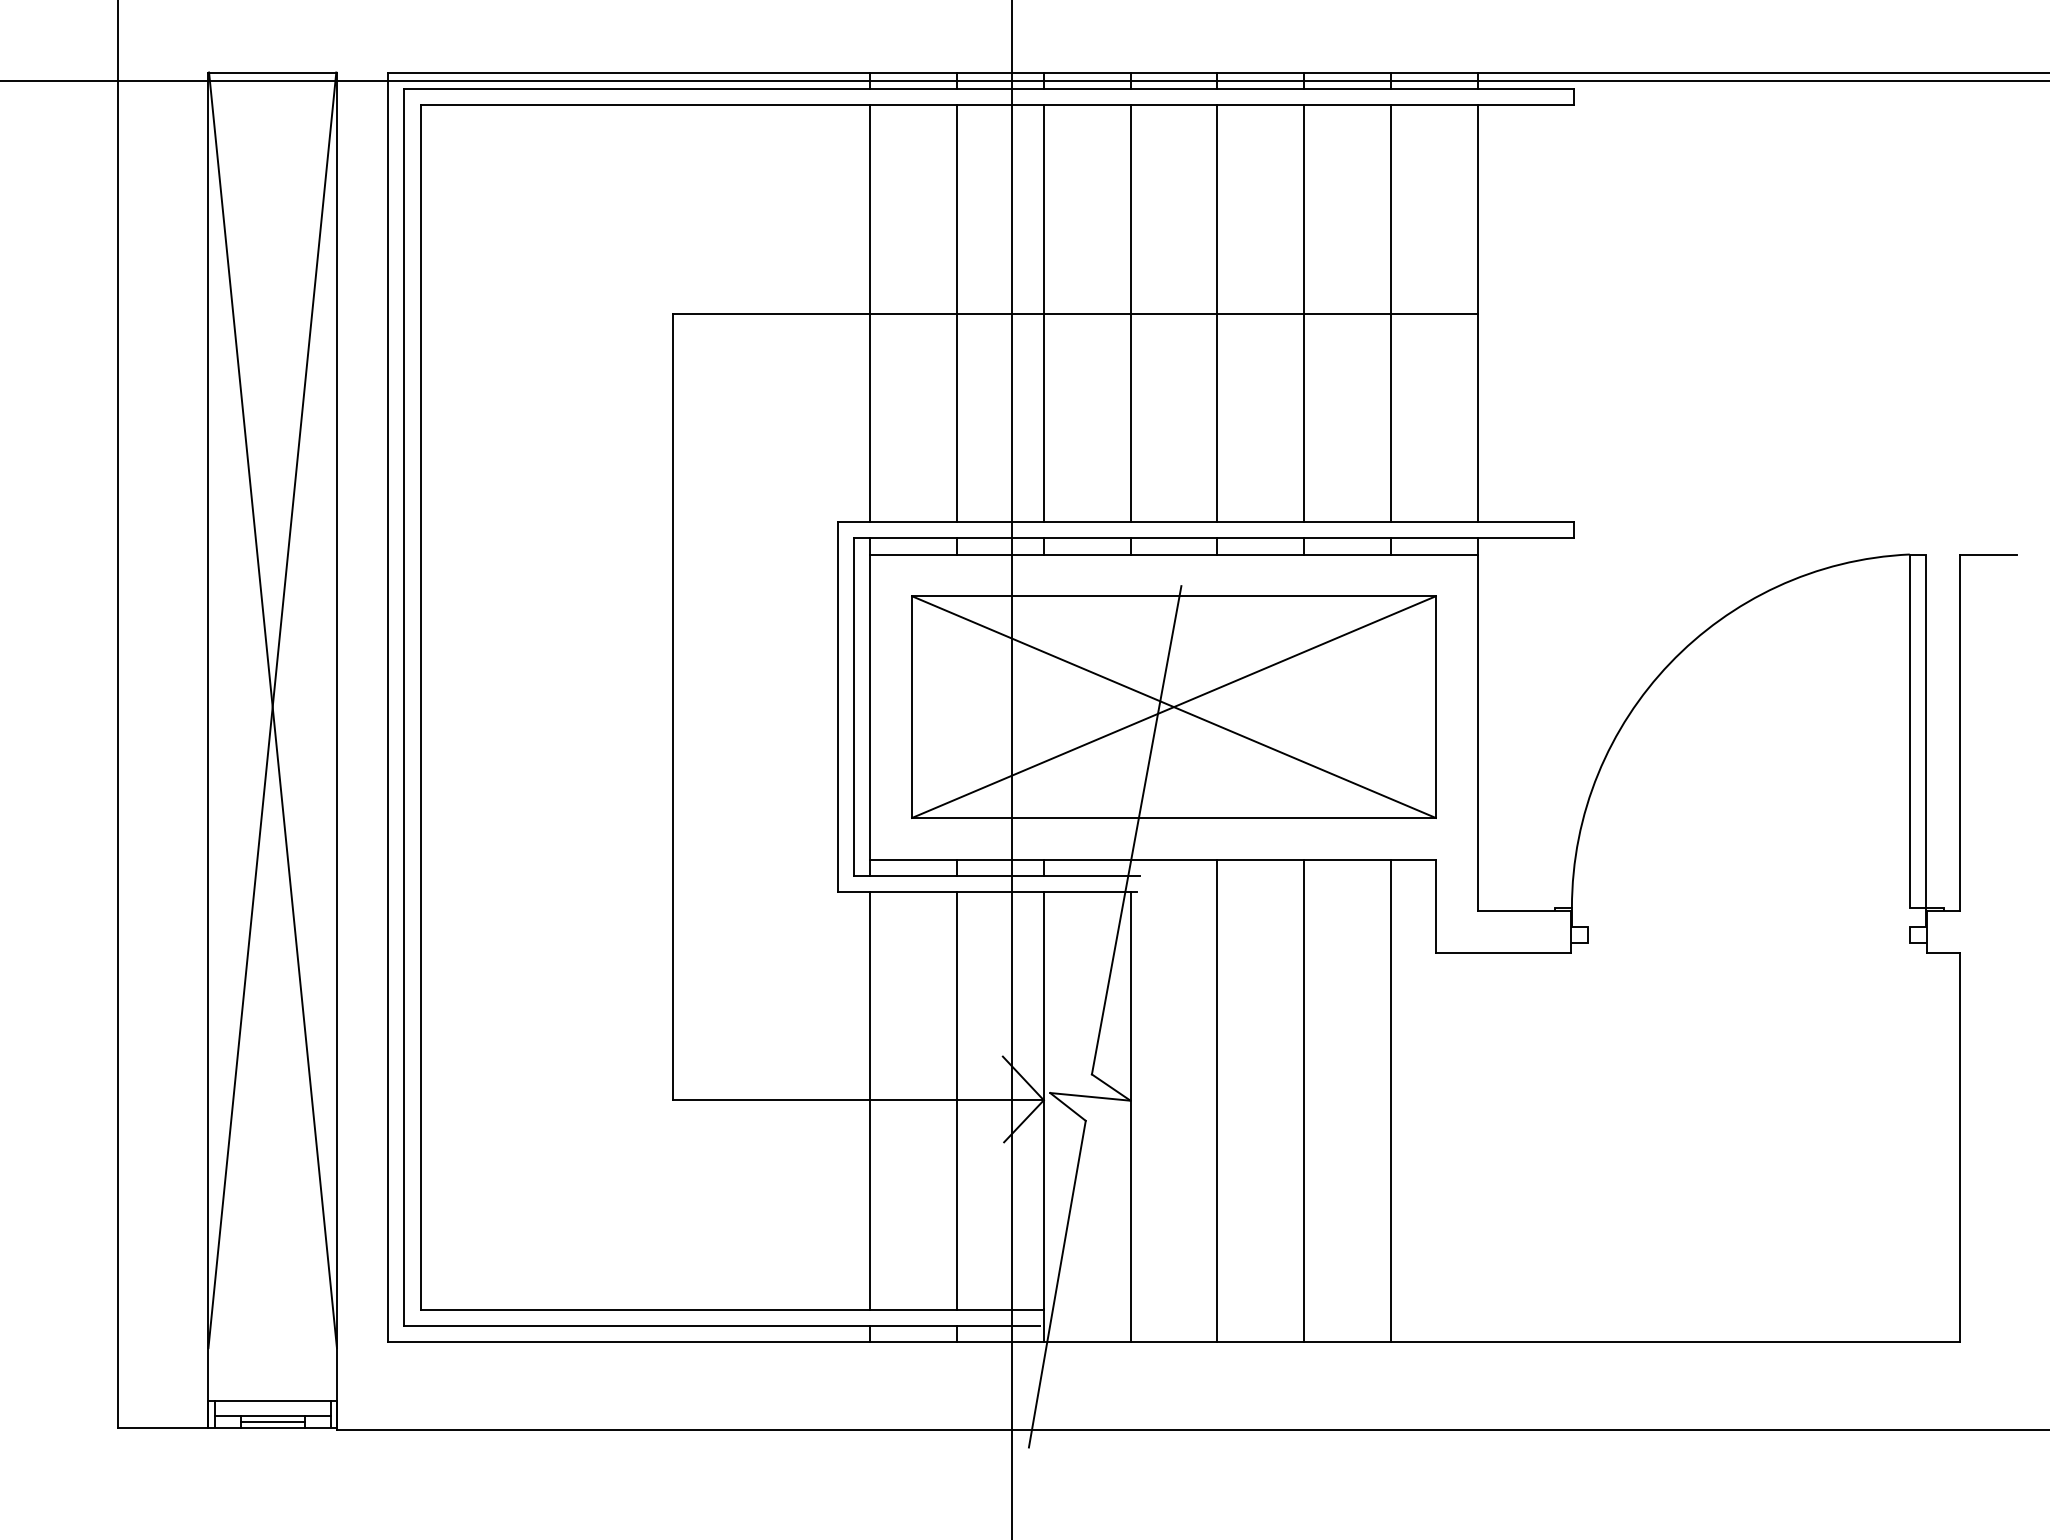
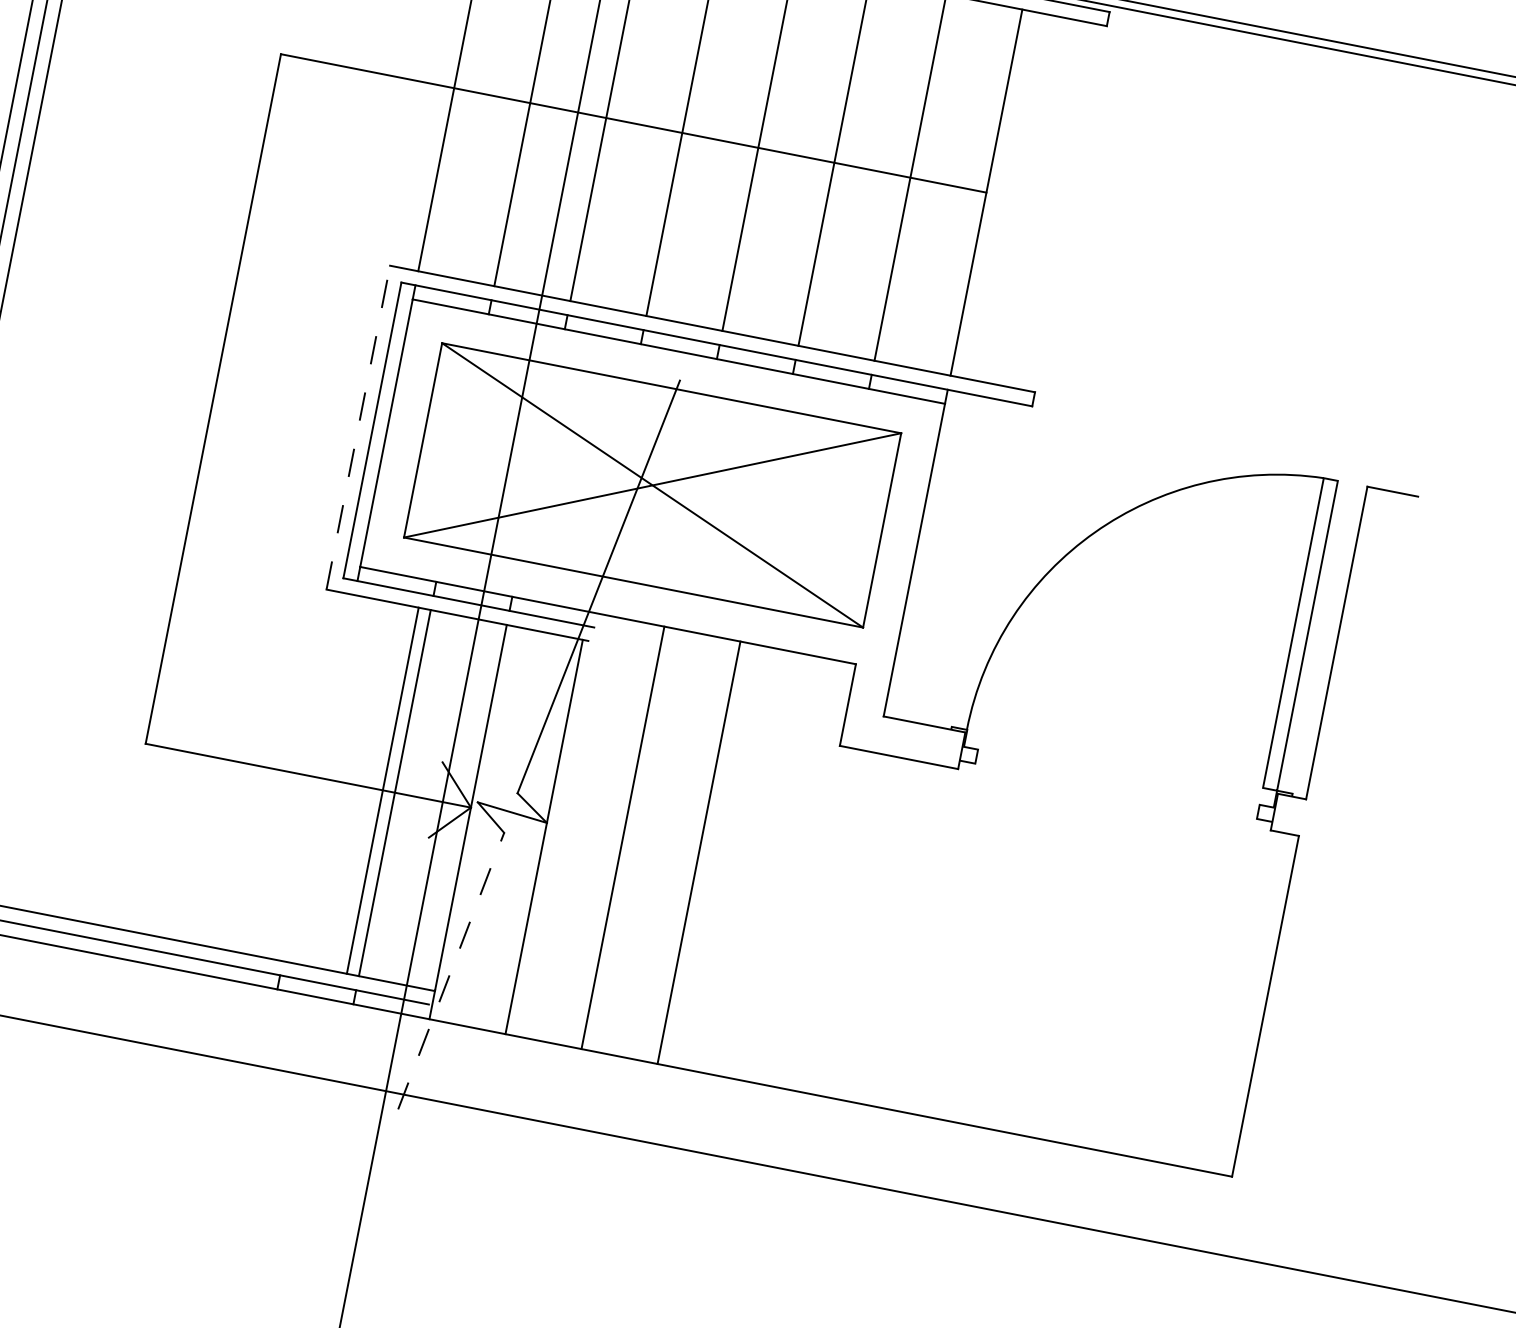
line: (838, 707) -> (358, 428), solid -> dashed
line: (870, 1100) -> (382, 790), moved
line: (1390, 1100) -> (774, 867), removed
line: (1057, 1284) -> (451, 971), solid -> dashed

